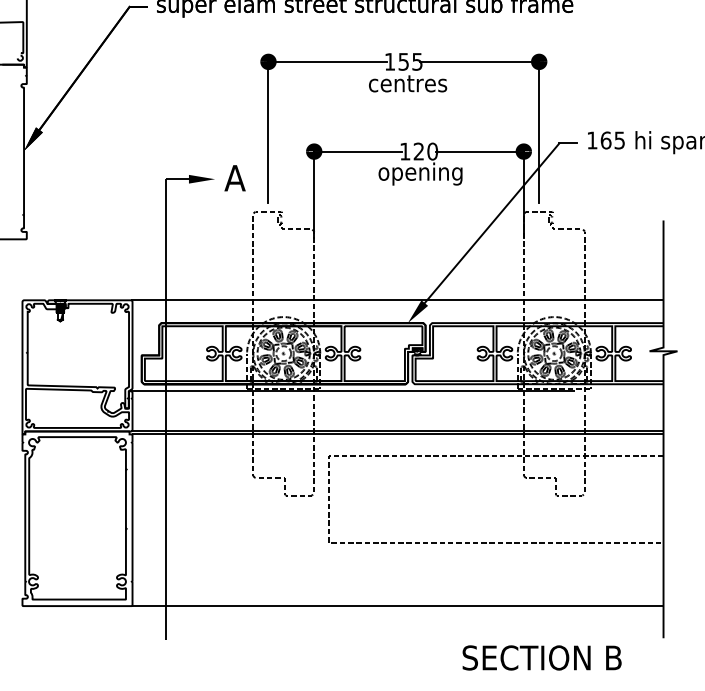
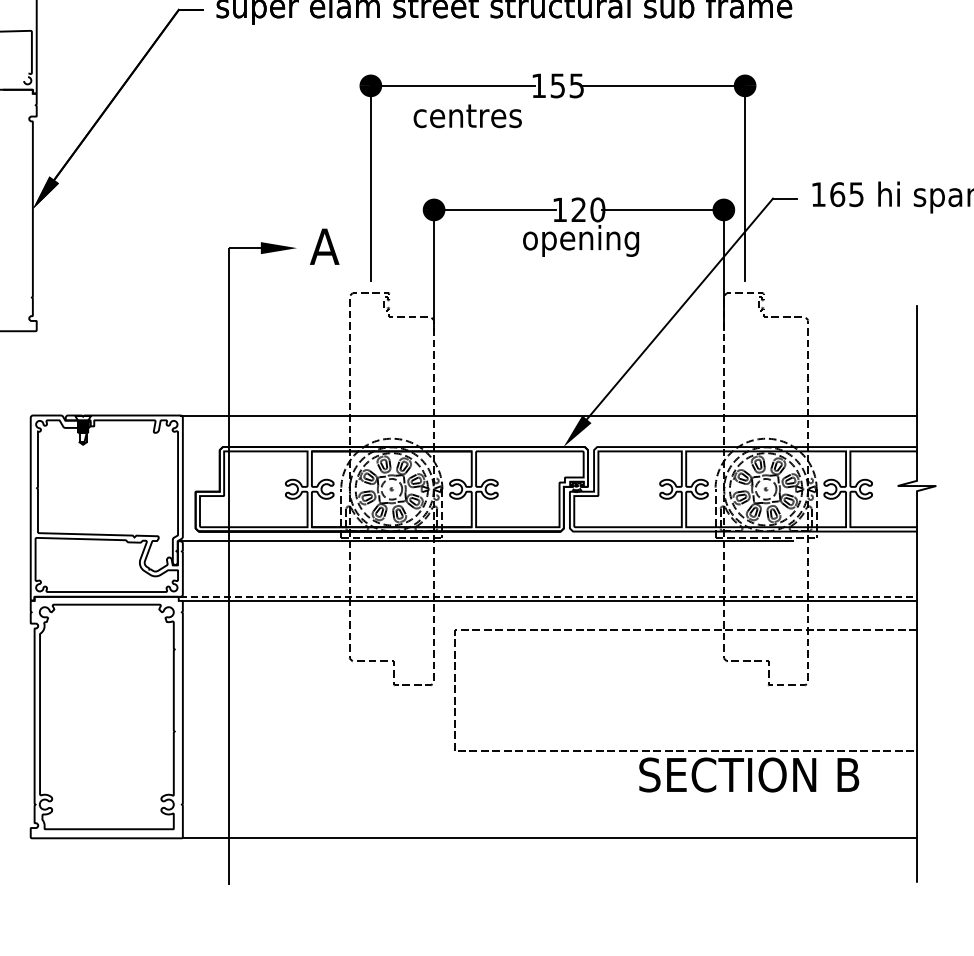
text: (407, 84) -> (467, 116), moved
line: (397, 431) -> (549, 596), solid -> dashed
text: (542, 657) -> (749, 774), moved

